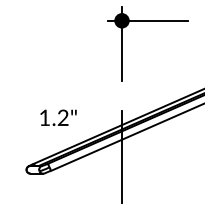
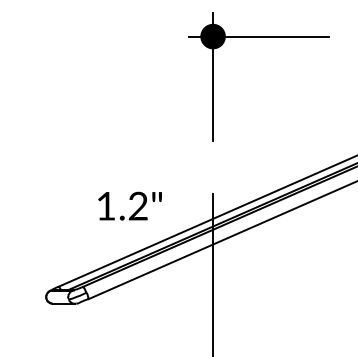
text: (58, 117) -> (130, 205), moved

